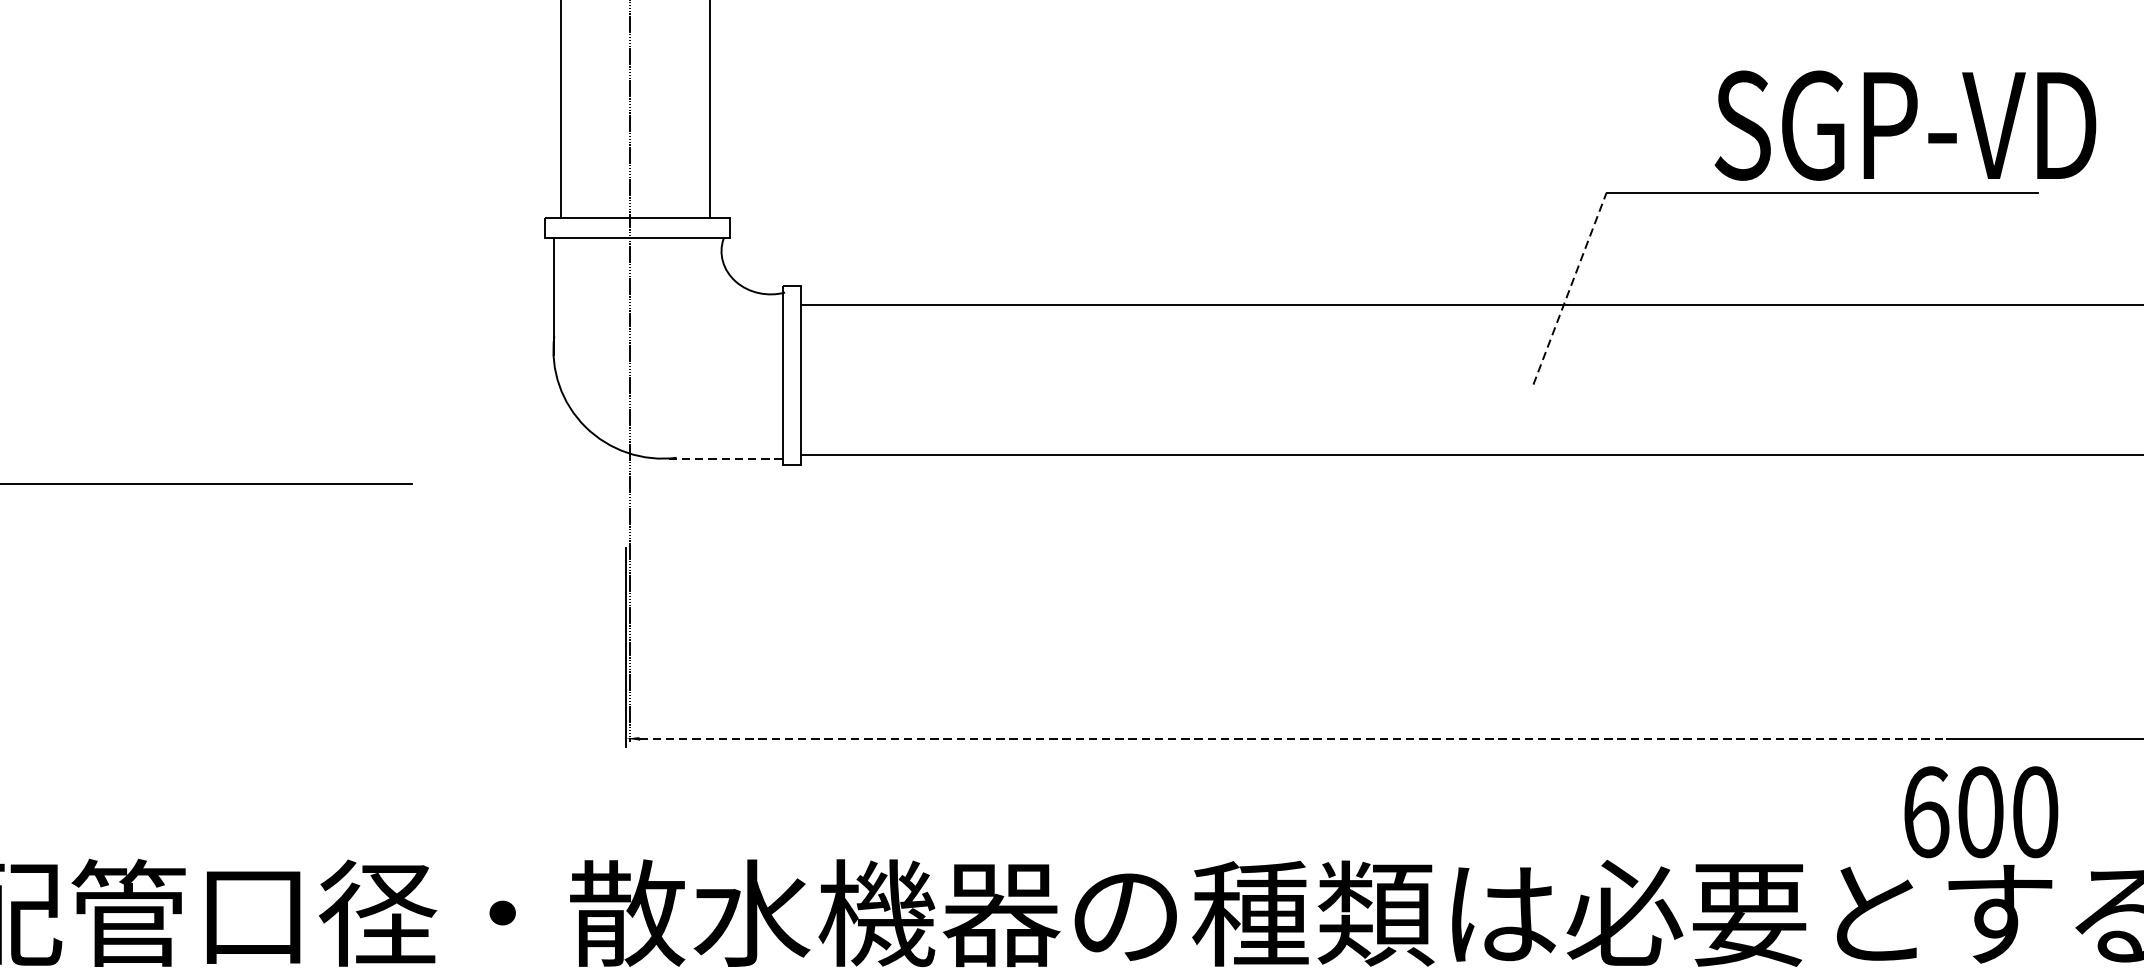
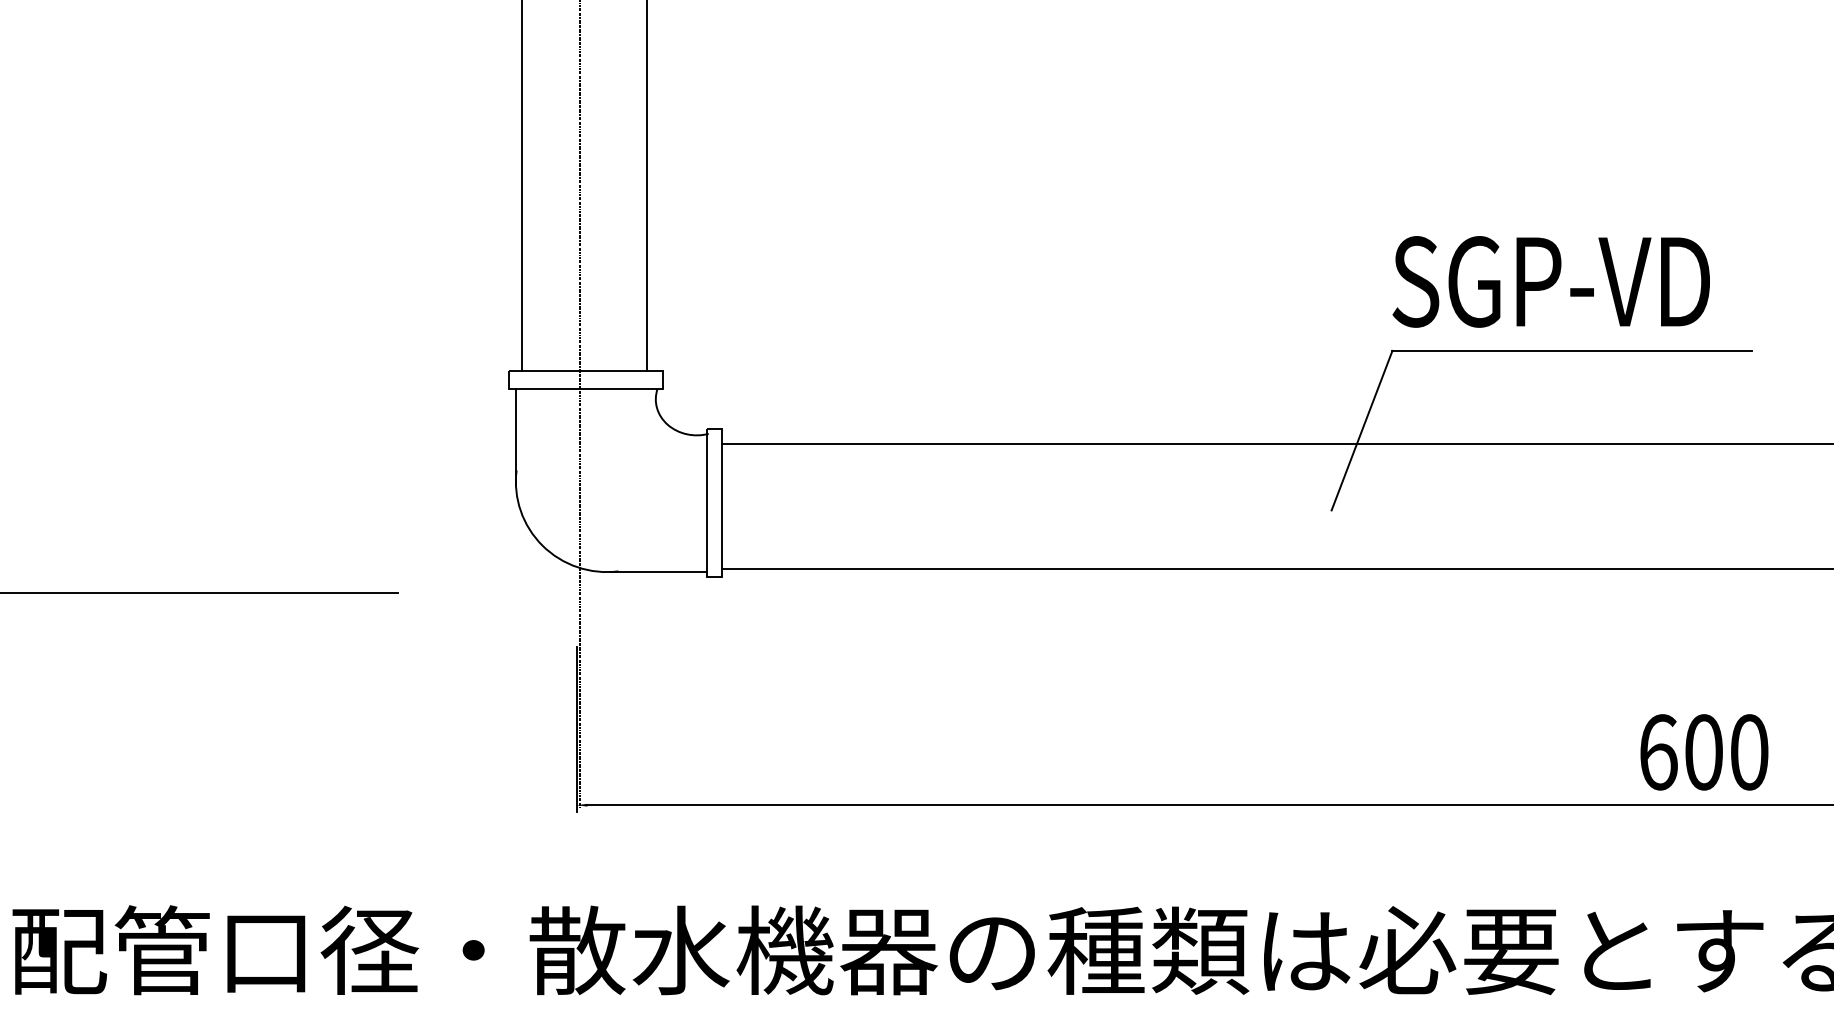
text: (1904, 125) -> (1550, 281), moved
line: (1570, 288) -> (1362, 430), dashed -> solid
line: (722, 459) -> (656, 572), dashed -> solid
line: (1291, 739) -> (1130, 805), dashed -> solid
text: (1981, 812) -> (1704, 752), moved

